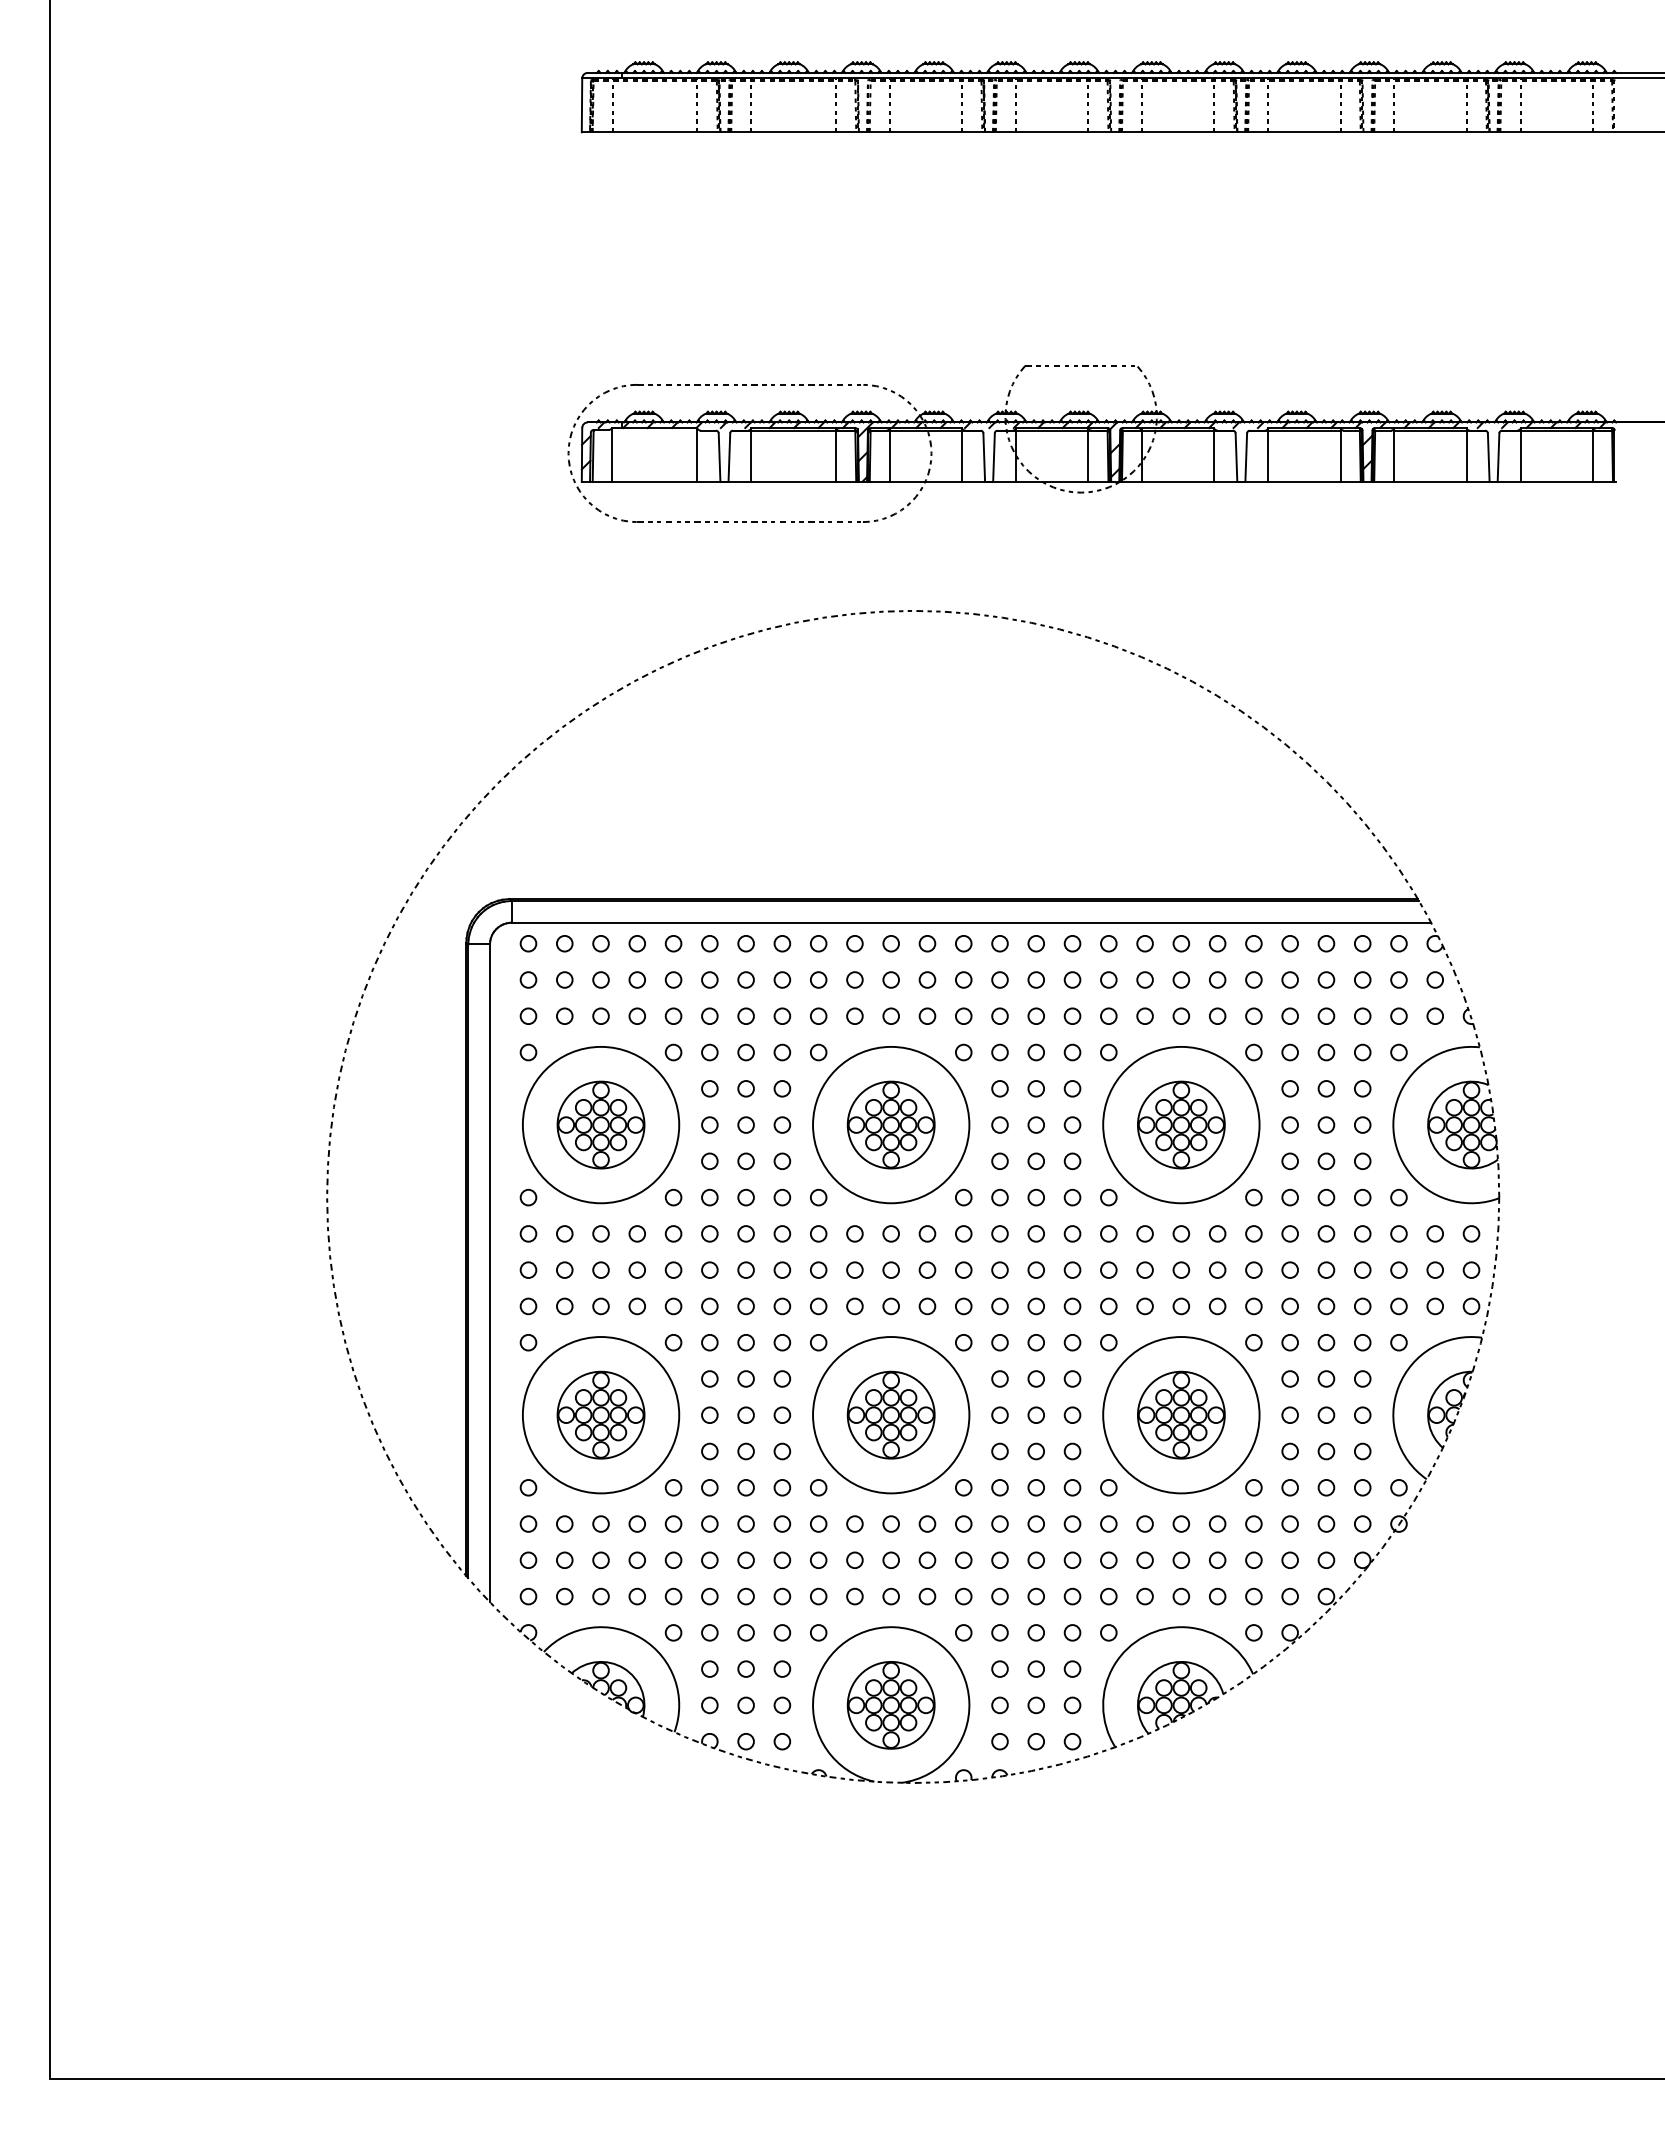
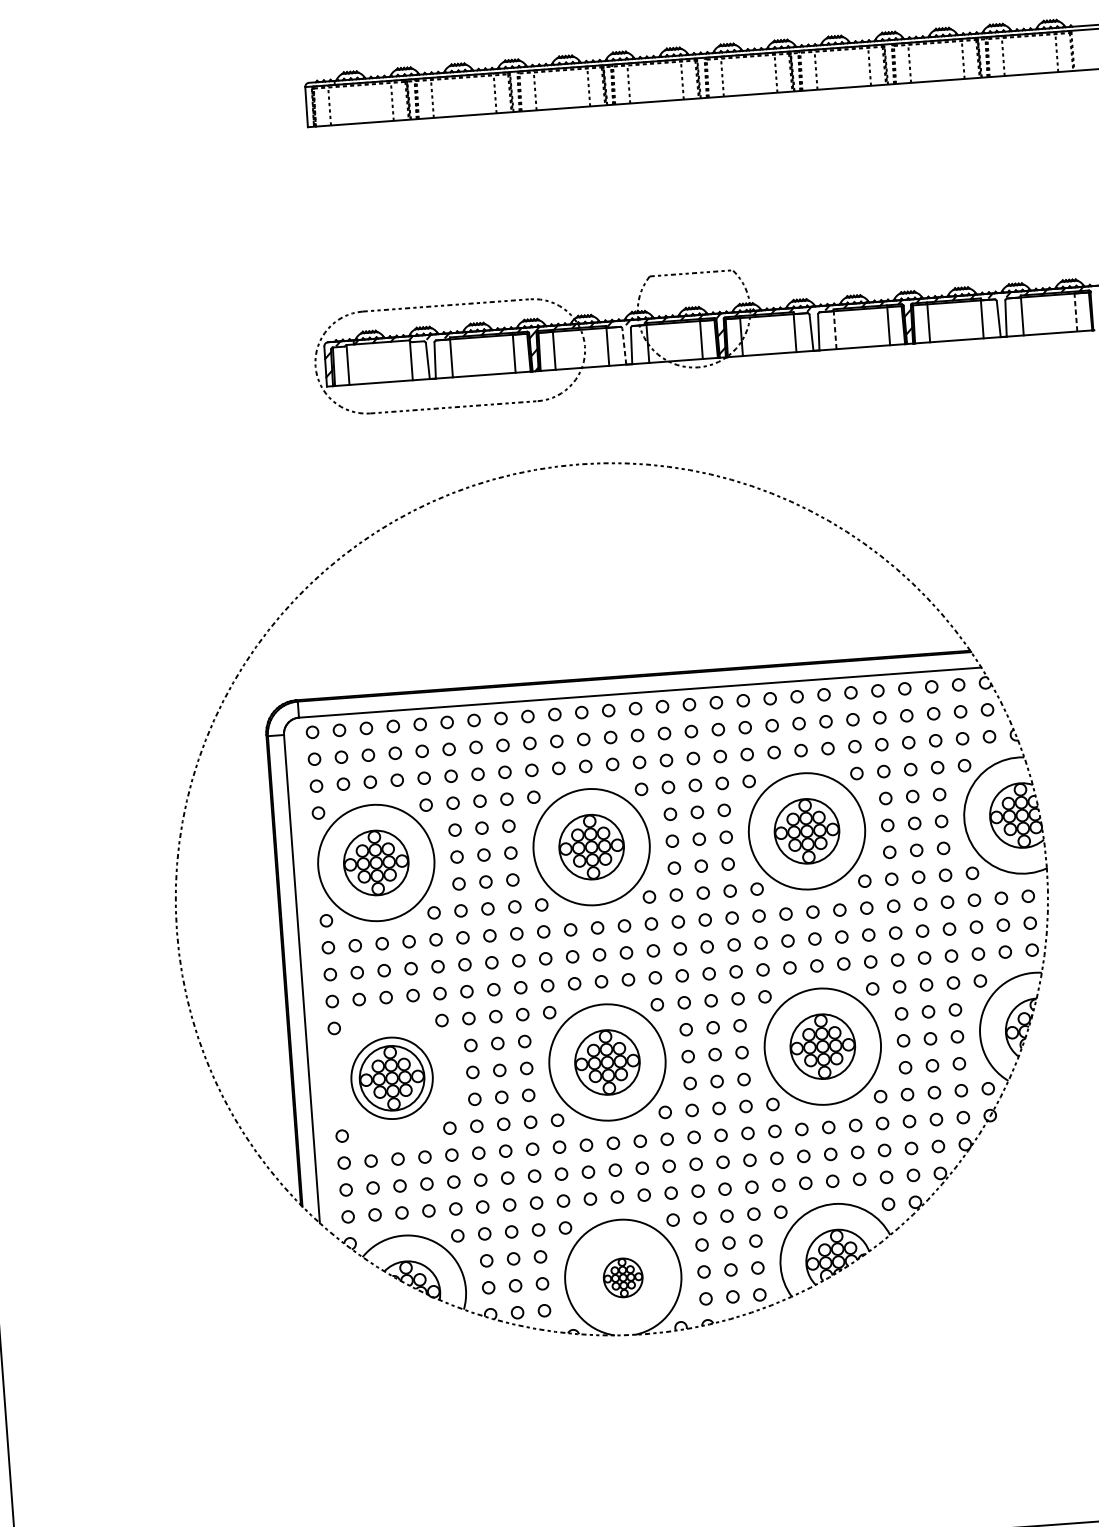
line: (1268, 454) -> (835, 328), solid -> dashed
line: (1592, 454) -> (1075, 311), solid -> dashed
line: (984, 457) -> (624, 346), solid -> dashed
circle: (600, 1415) -> (391, 1078), size x0.7
part: (890, 1705) -> (622, 1278), size x0.6

